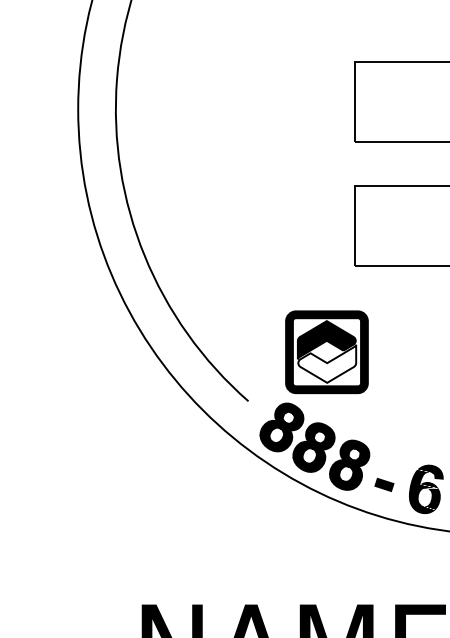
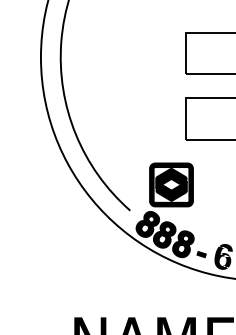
fill: (326, 364) -> (171, 191), added

